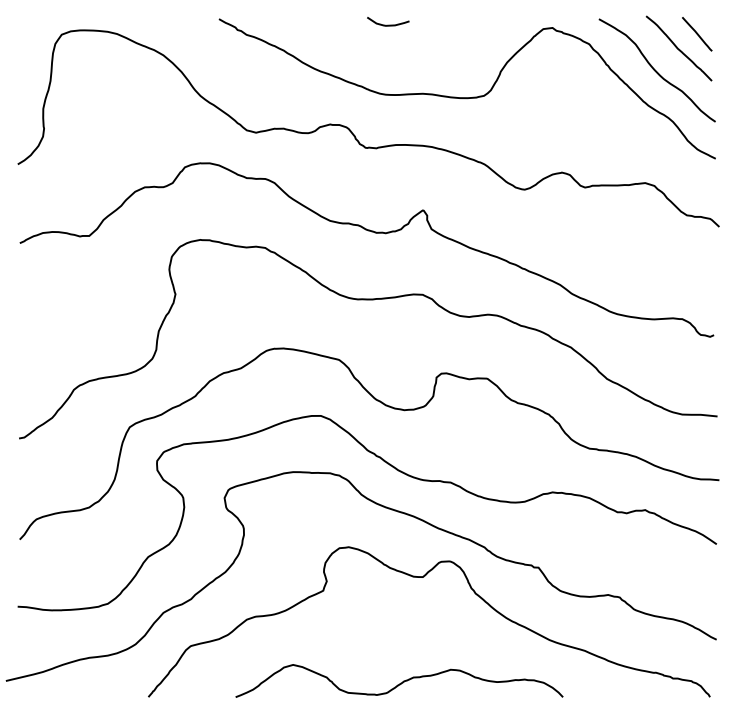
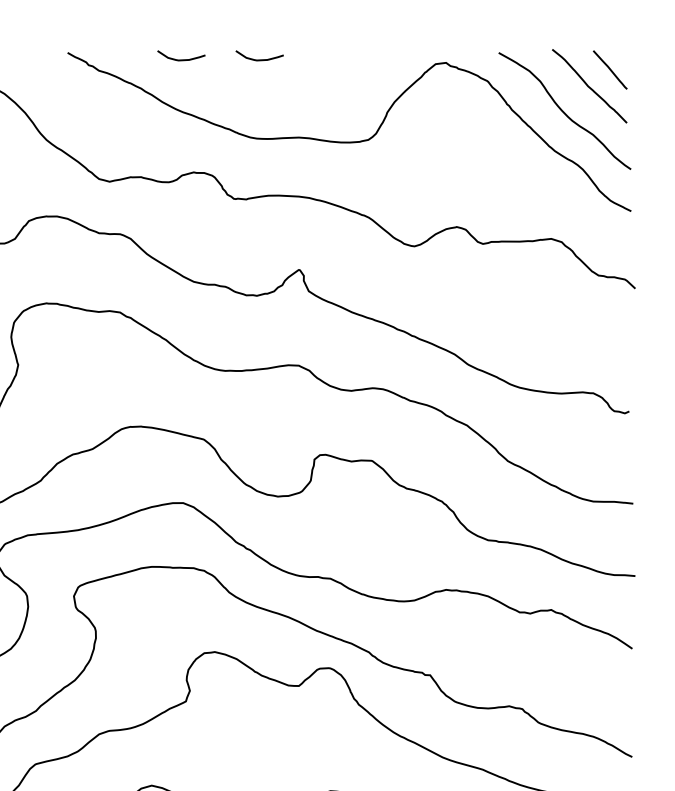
curve: (319, 24) -> (181, 58), added

